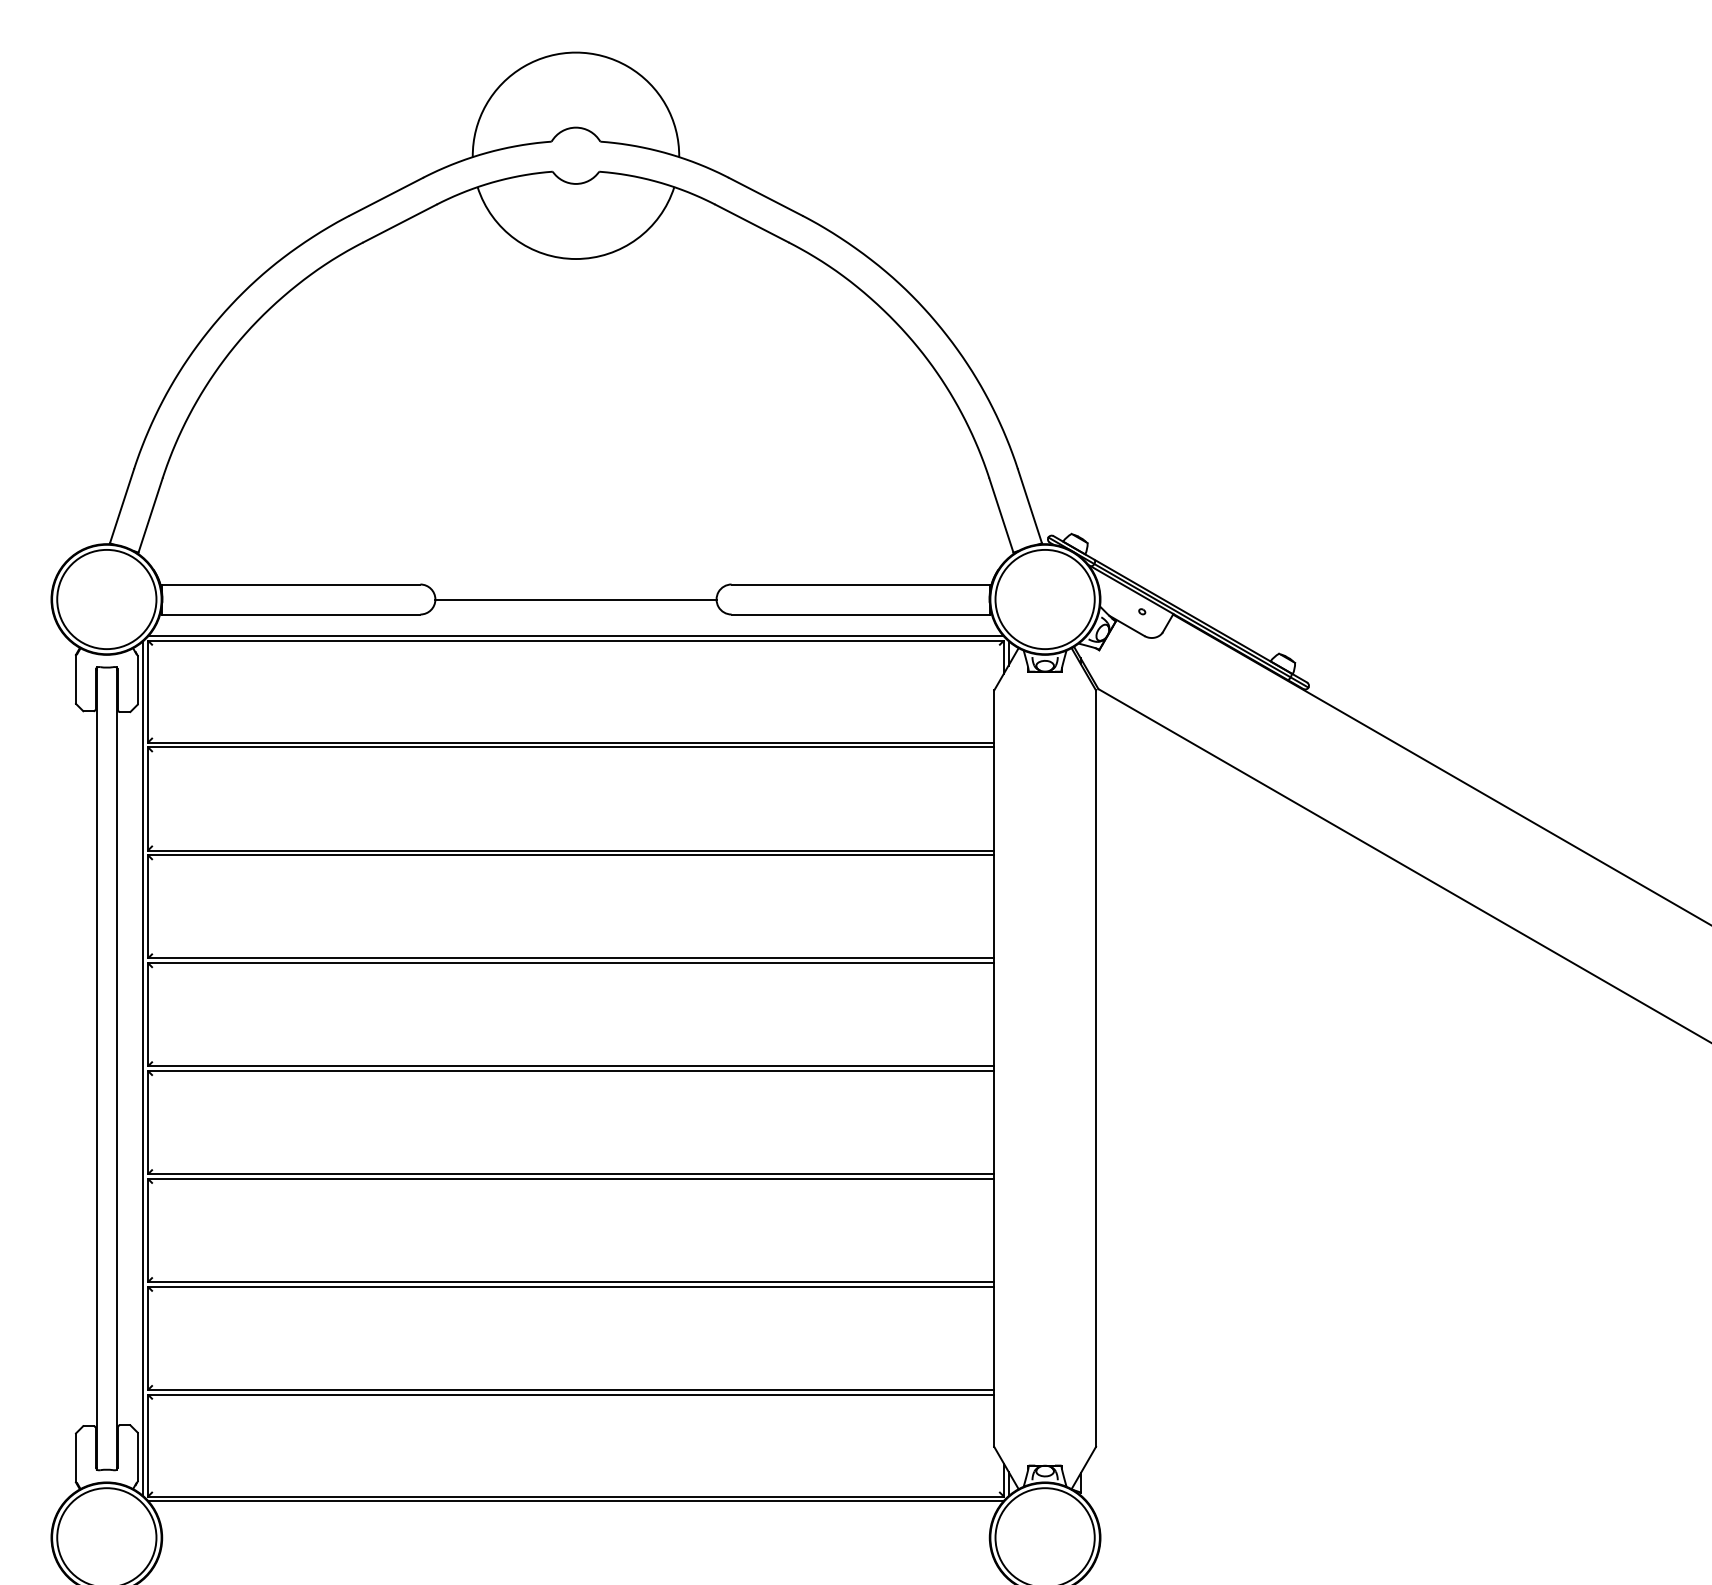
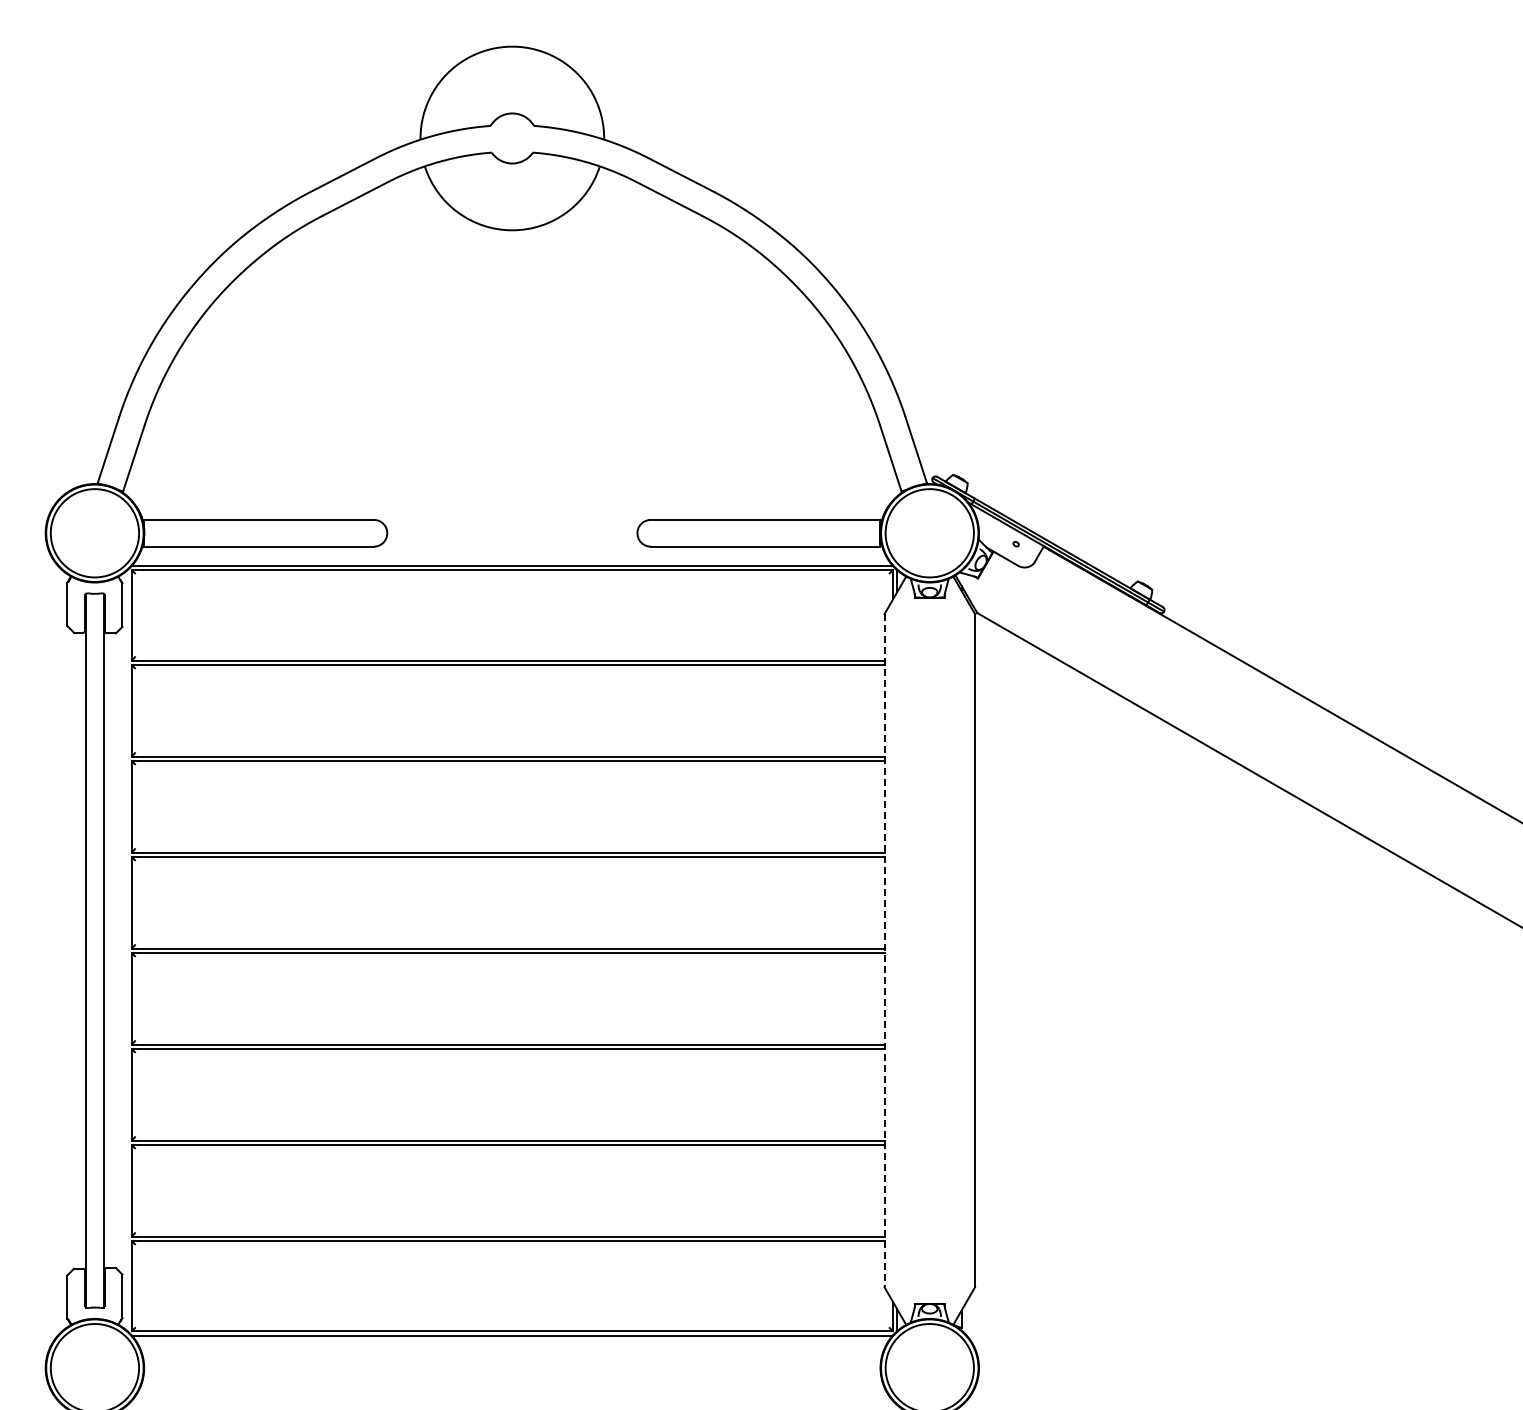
line: (576, 599) -> (512, 533), removed
line: (143, 1068) -> (127, 950), removed
line: (994, 1068) -> (884, 950), solid -> dashed

